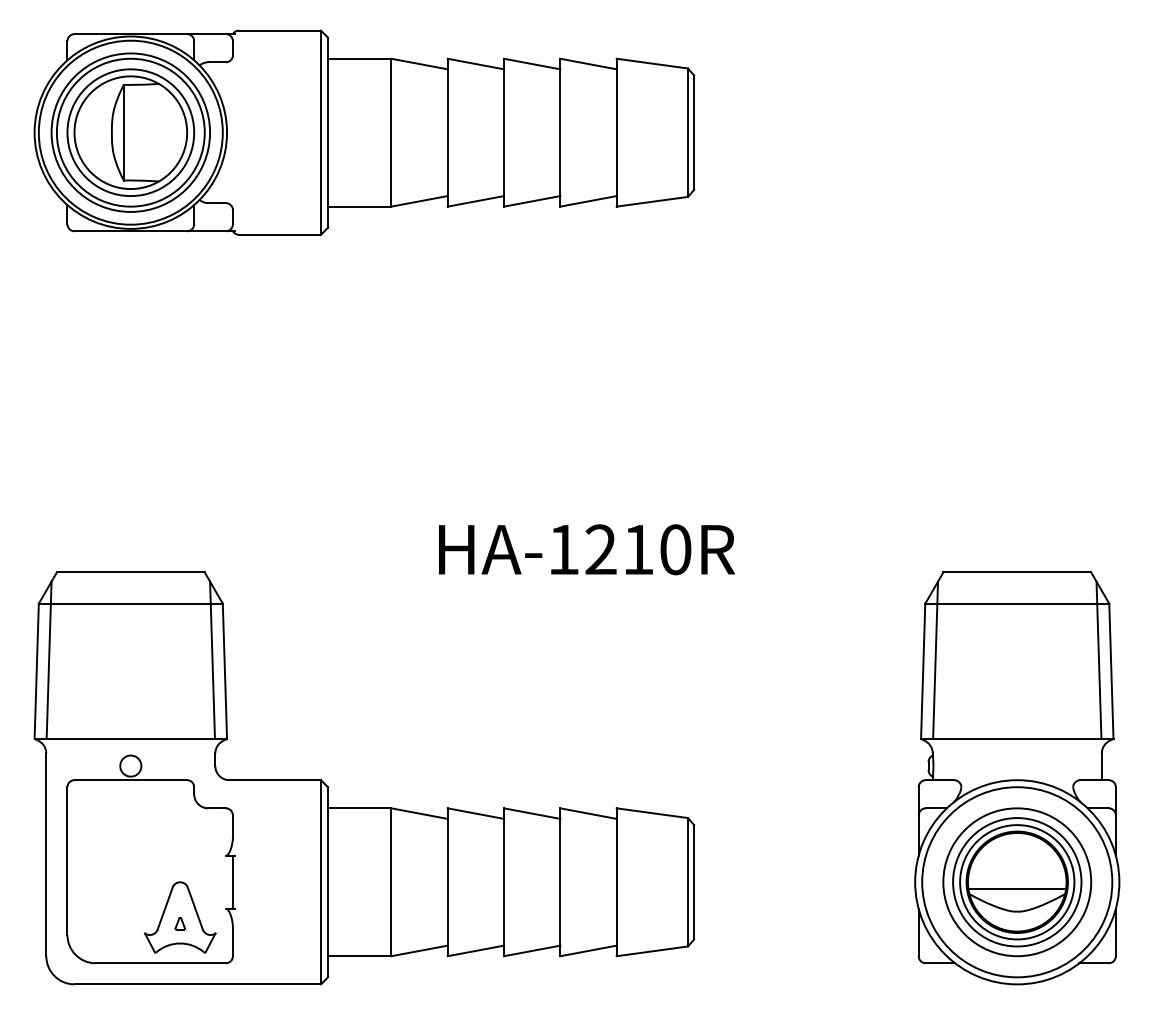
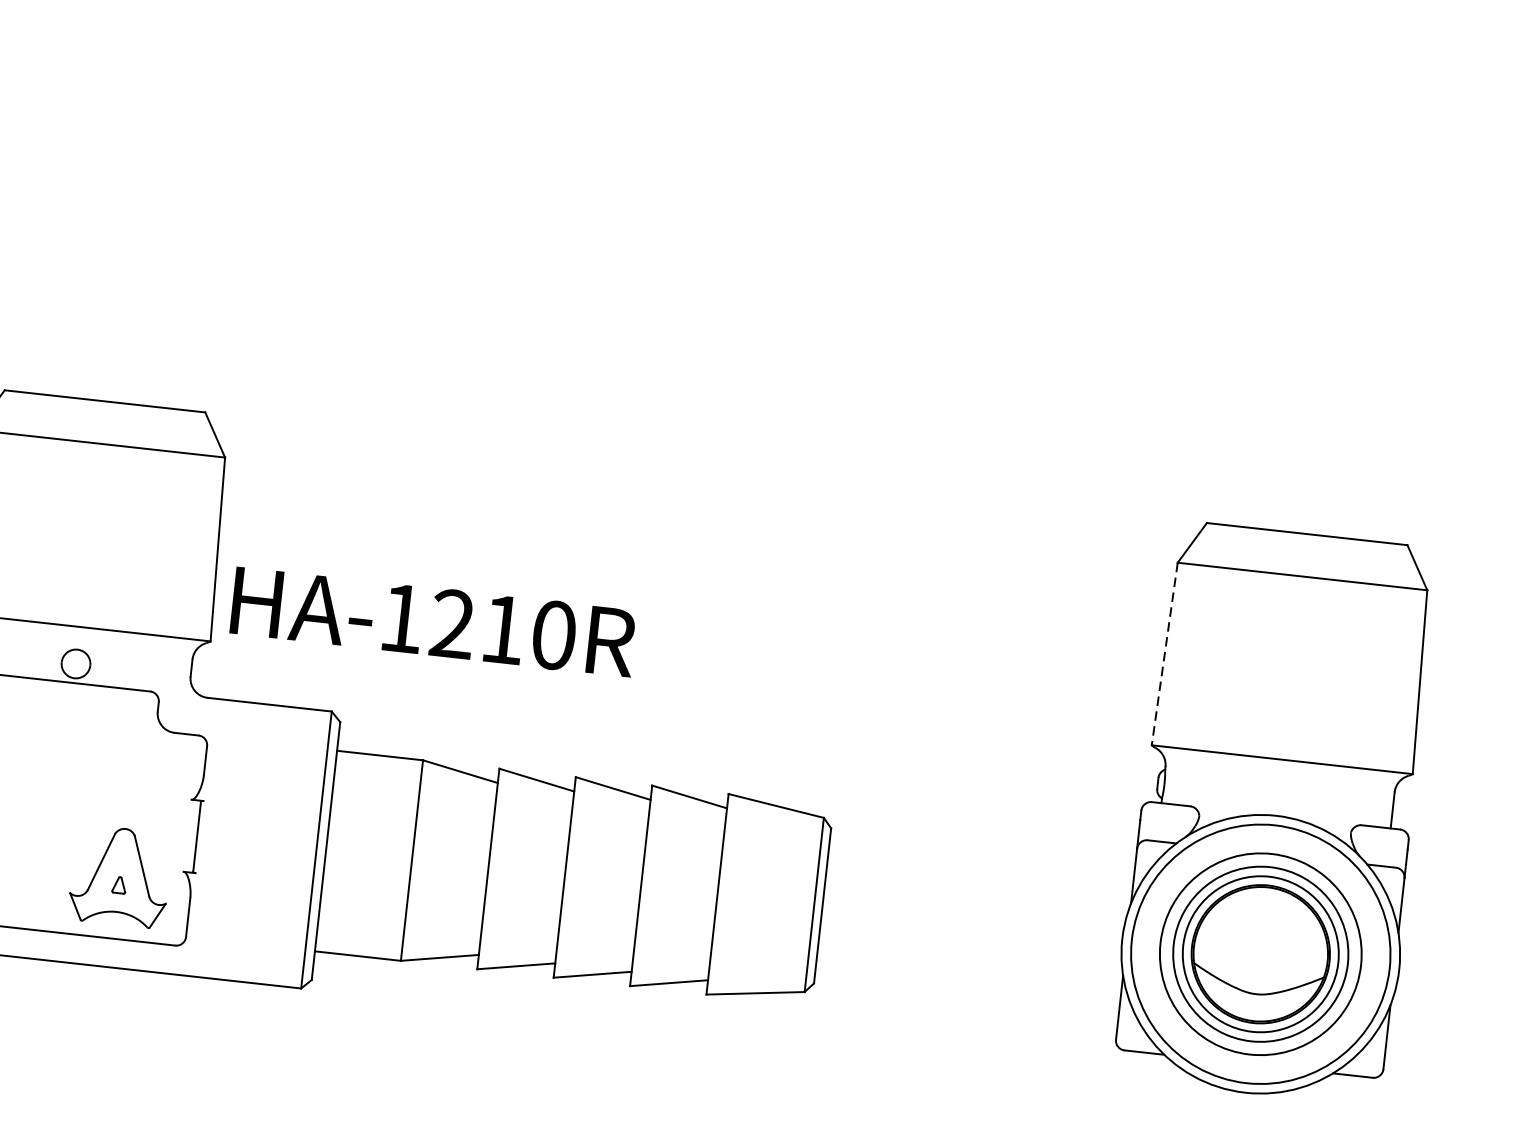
text: (587, 549) -> (434, 621), moved
line: (212, 659) -> (202, 531), removed
line: (935, 659) -> (1183, 639), removed
line: (1098, 659) -> (1404, 664), removed
line: (923, 671) -> (1165, 654), solid -> dashed
line: (1017, 889) -> (1260, 964), removed

